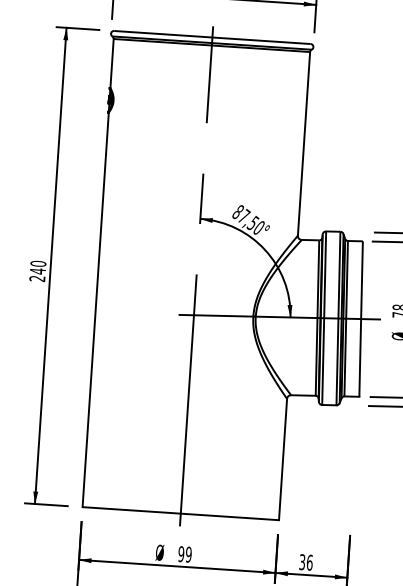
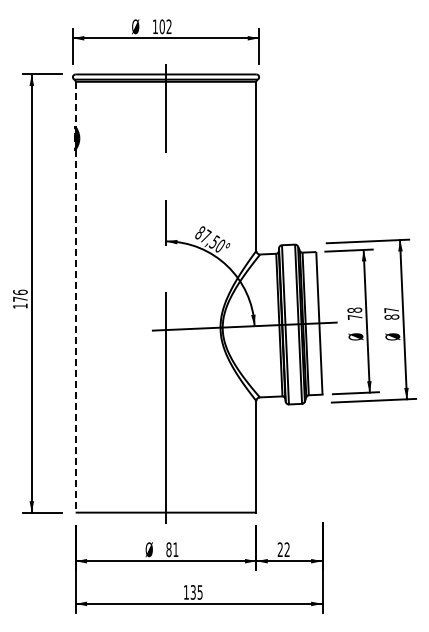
line: (111, 63) -> (75, 104), solid -> dashed
text: (38, 270) -> (20, 298), 240 -> 176
line: (95, 310) -> (75, 331), solid -> dashed
text: (185, 554) -> (172, 549), 99 -> 81
text: (305, 562) -> (283, 549), 36 -> 22

